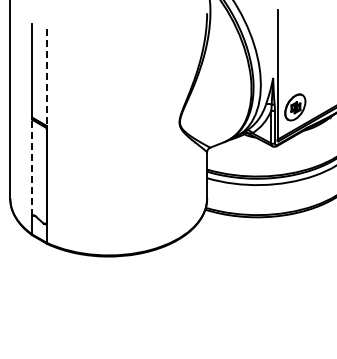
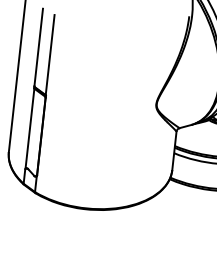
line: (46, 78) -> (49, 55), dashed -> solid
line: (32, 167) -> (30, 128), dashed -> solid

